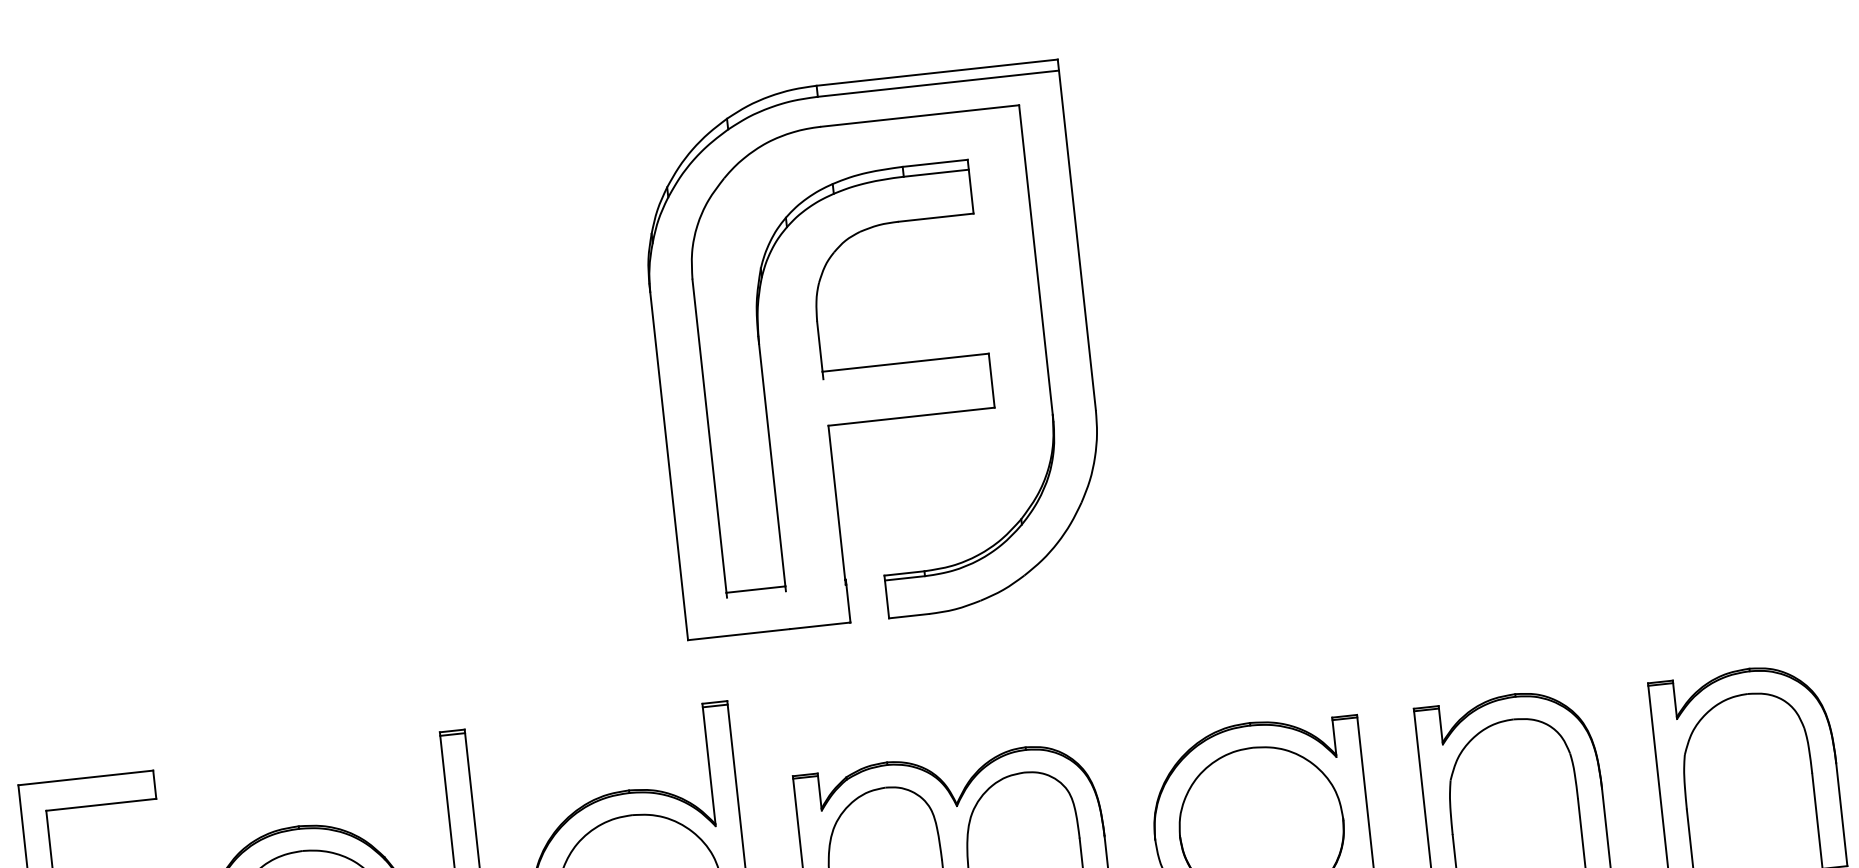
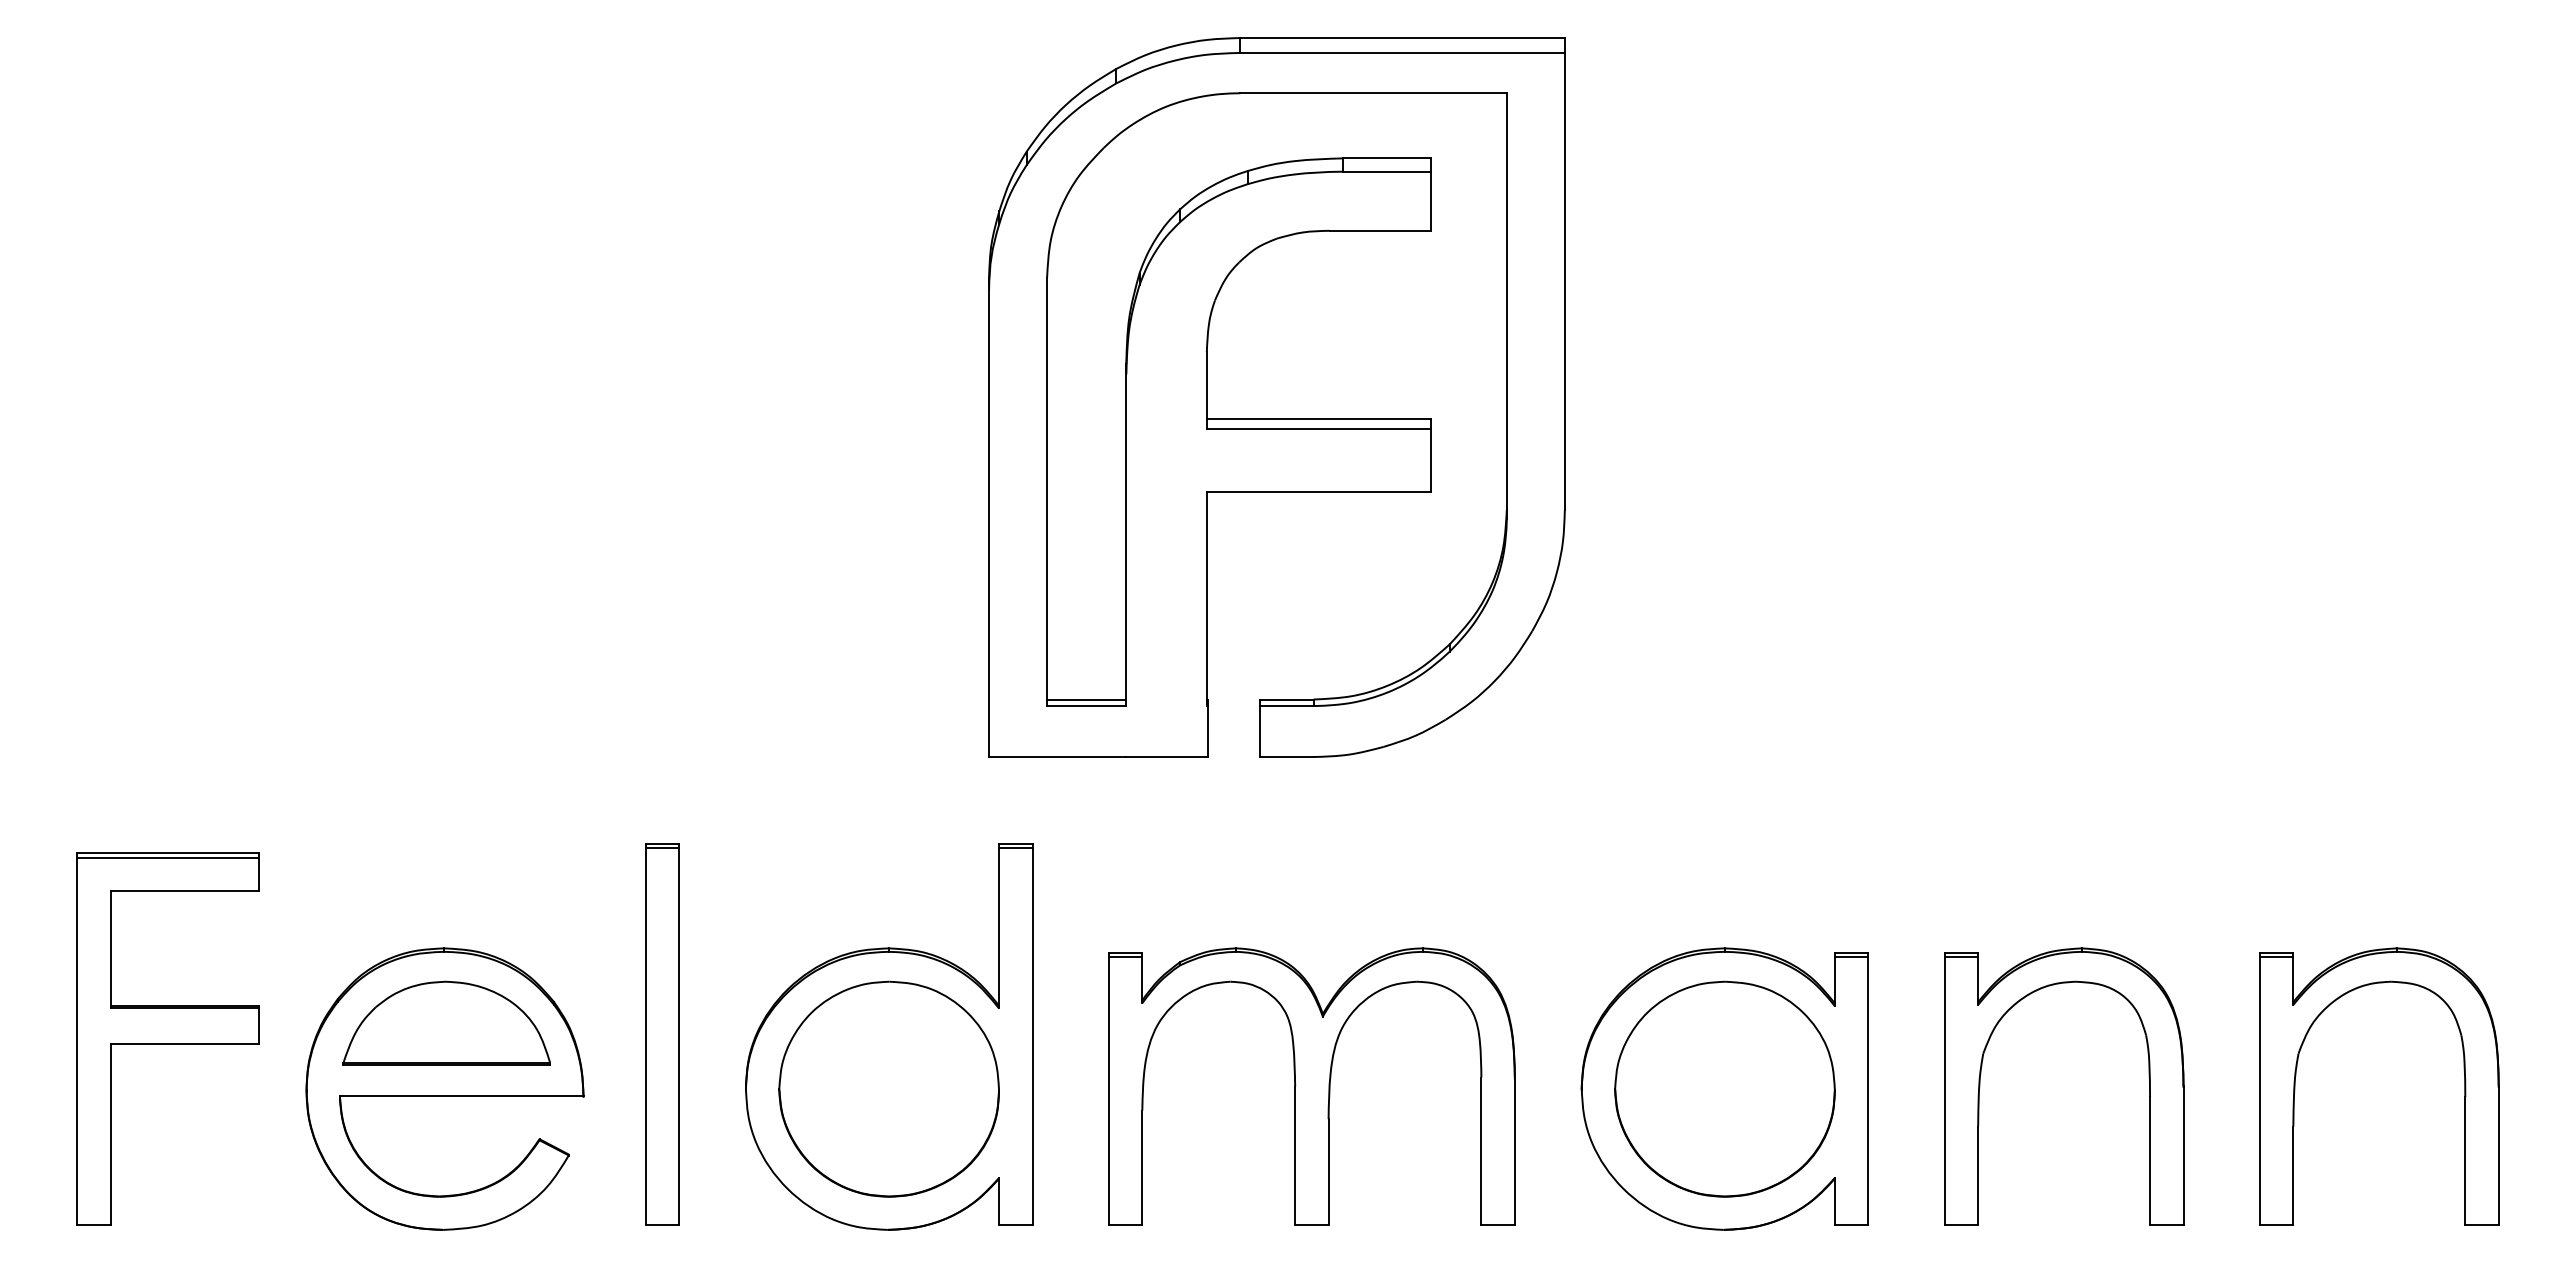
line: (906, 370) -> (1318, 429), added
line: (756, 594) -> (1086, 706), added
line: (85, 781) -> (167, 857), added

